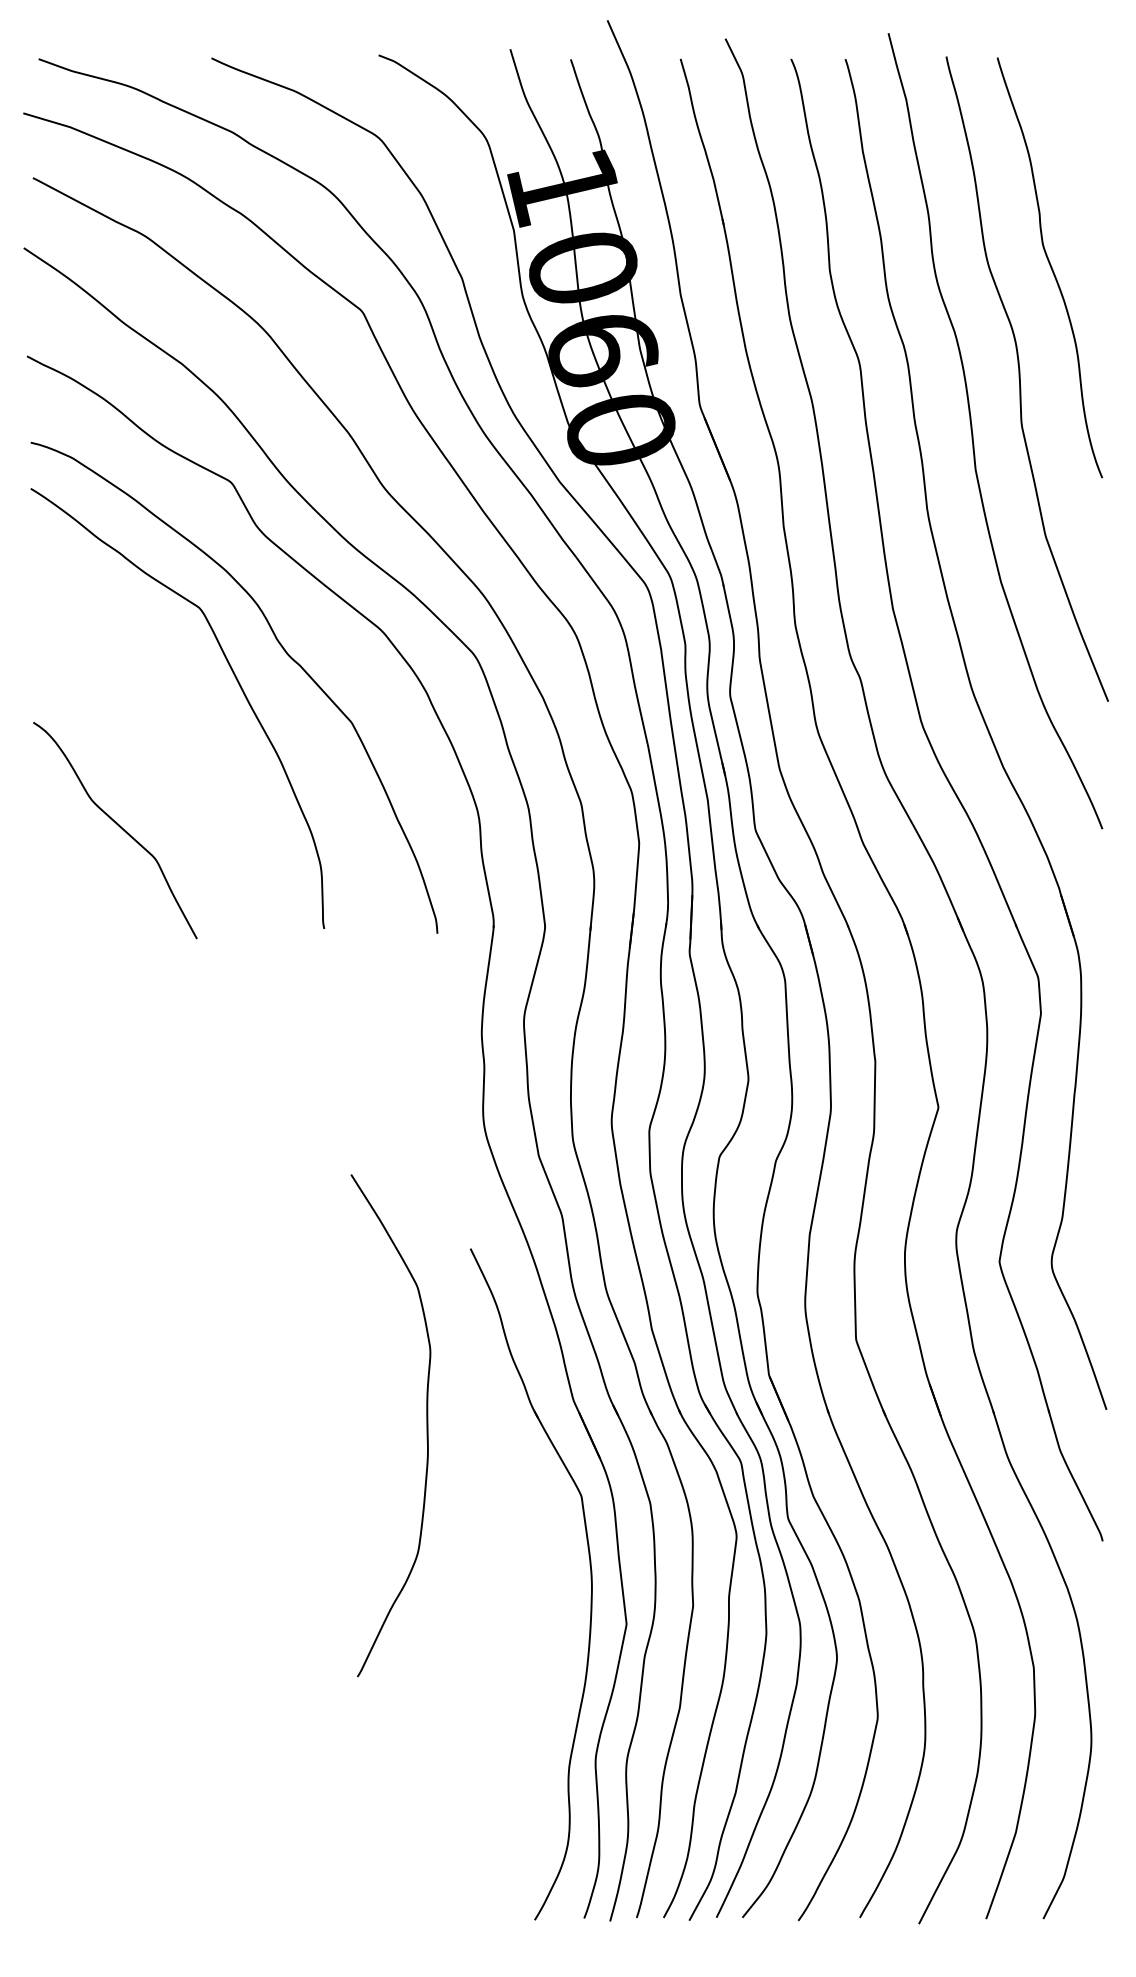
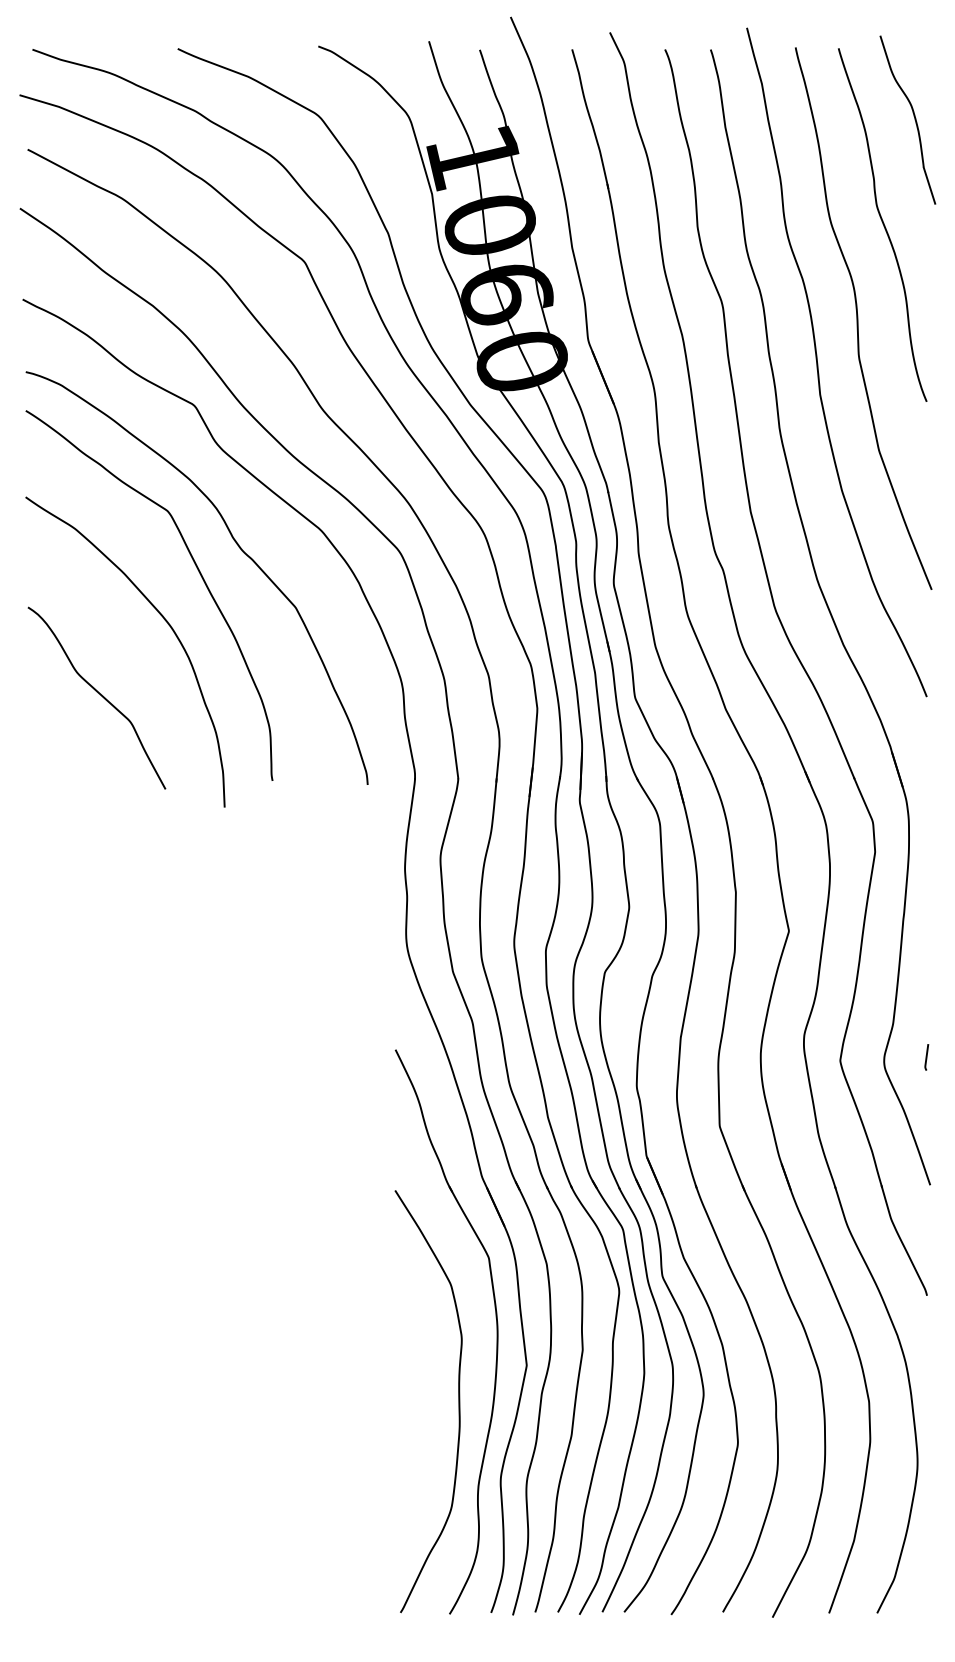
curve: (1086, 138) -> (913, 116), added
curve: (195, 738) -> (164, 620), added
curve: (1102, 1257) -> (926, 1057), added
curve: (426, 1425) -> (458, 1401), moved

